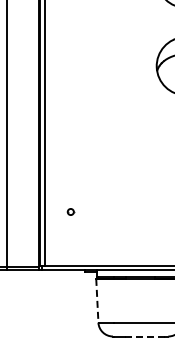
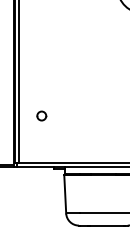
part: (70, 211) -> (41, 115), size x1.67
line: (97, 300) -> (65, 193), dashed -> solid
line: (143, 336) -> (105, 225), dashed -> solid

